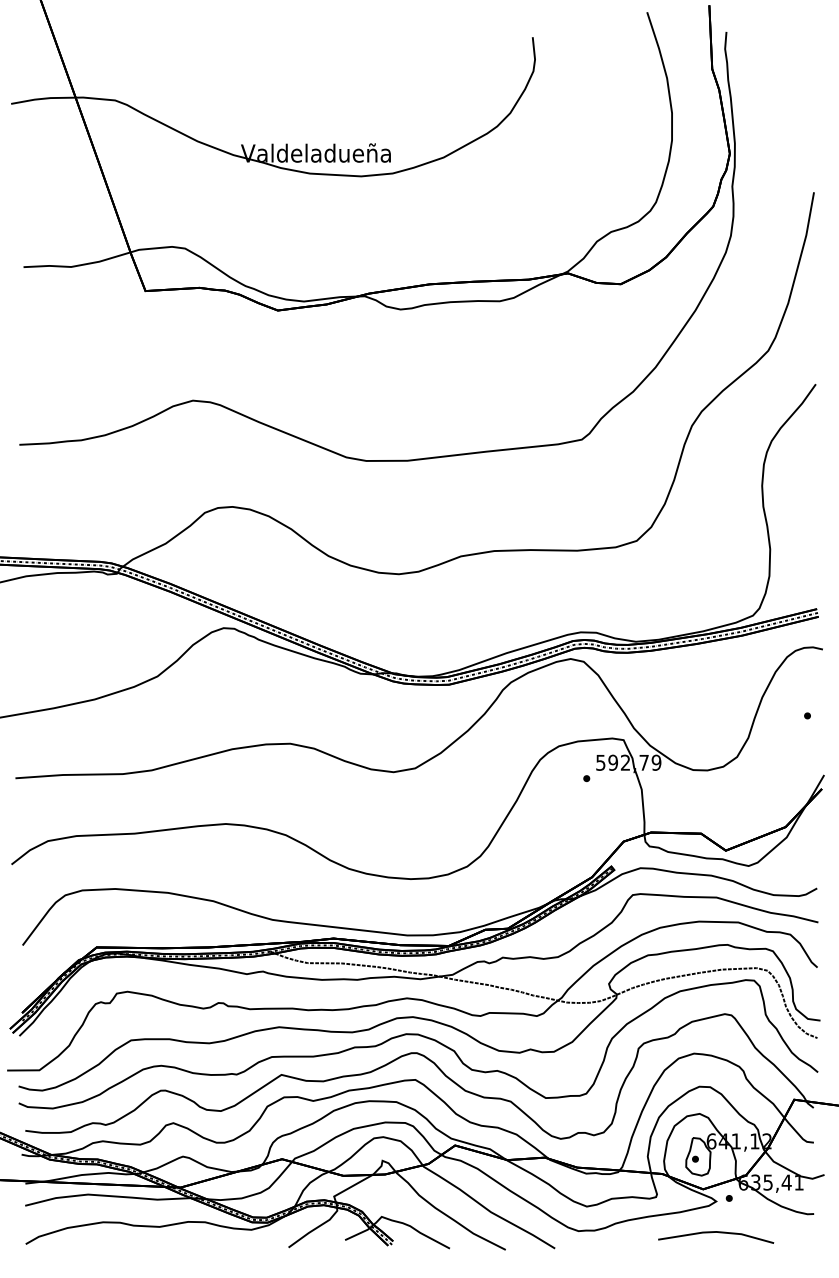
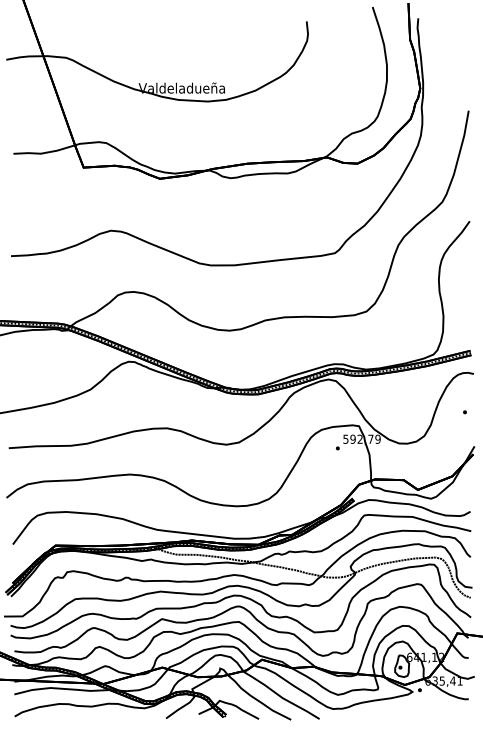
line: (716, 1233) -> (412, 710), removed

